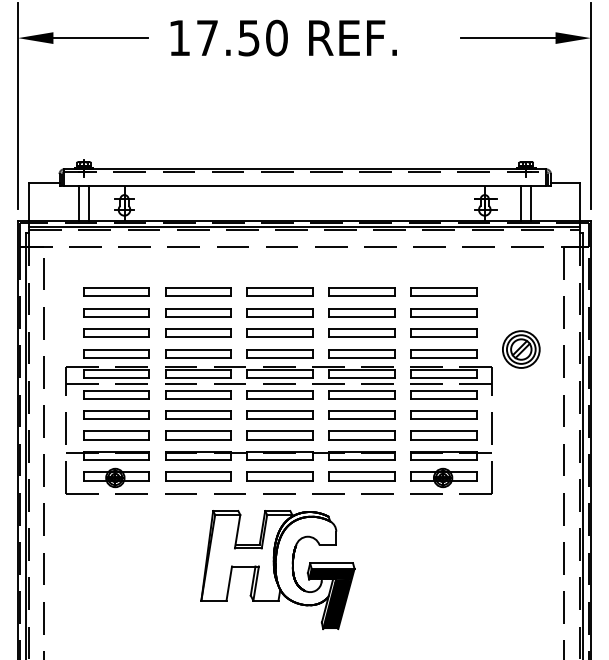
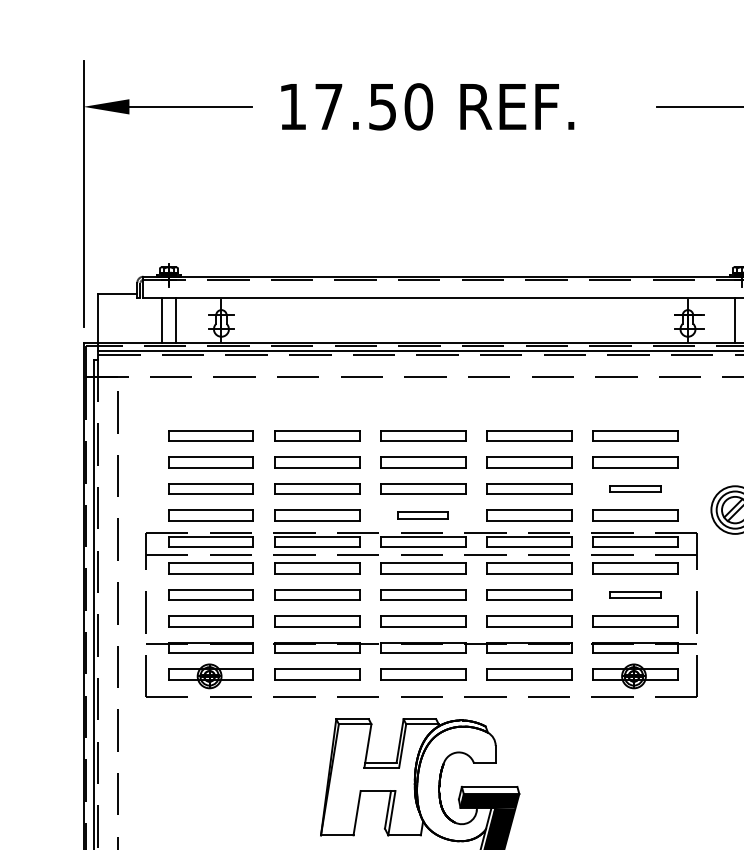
part: (443, 332) -> (634, 488), size x0.6
part: (279, 353) -> (422, 515), size x0.6
part: (443, 414) -> (634, 594), size x0.6

